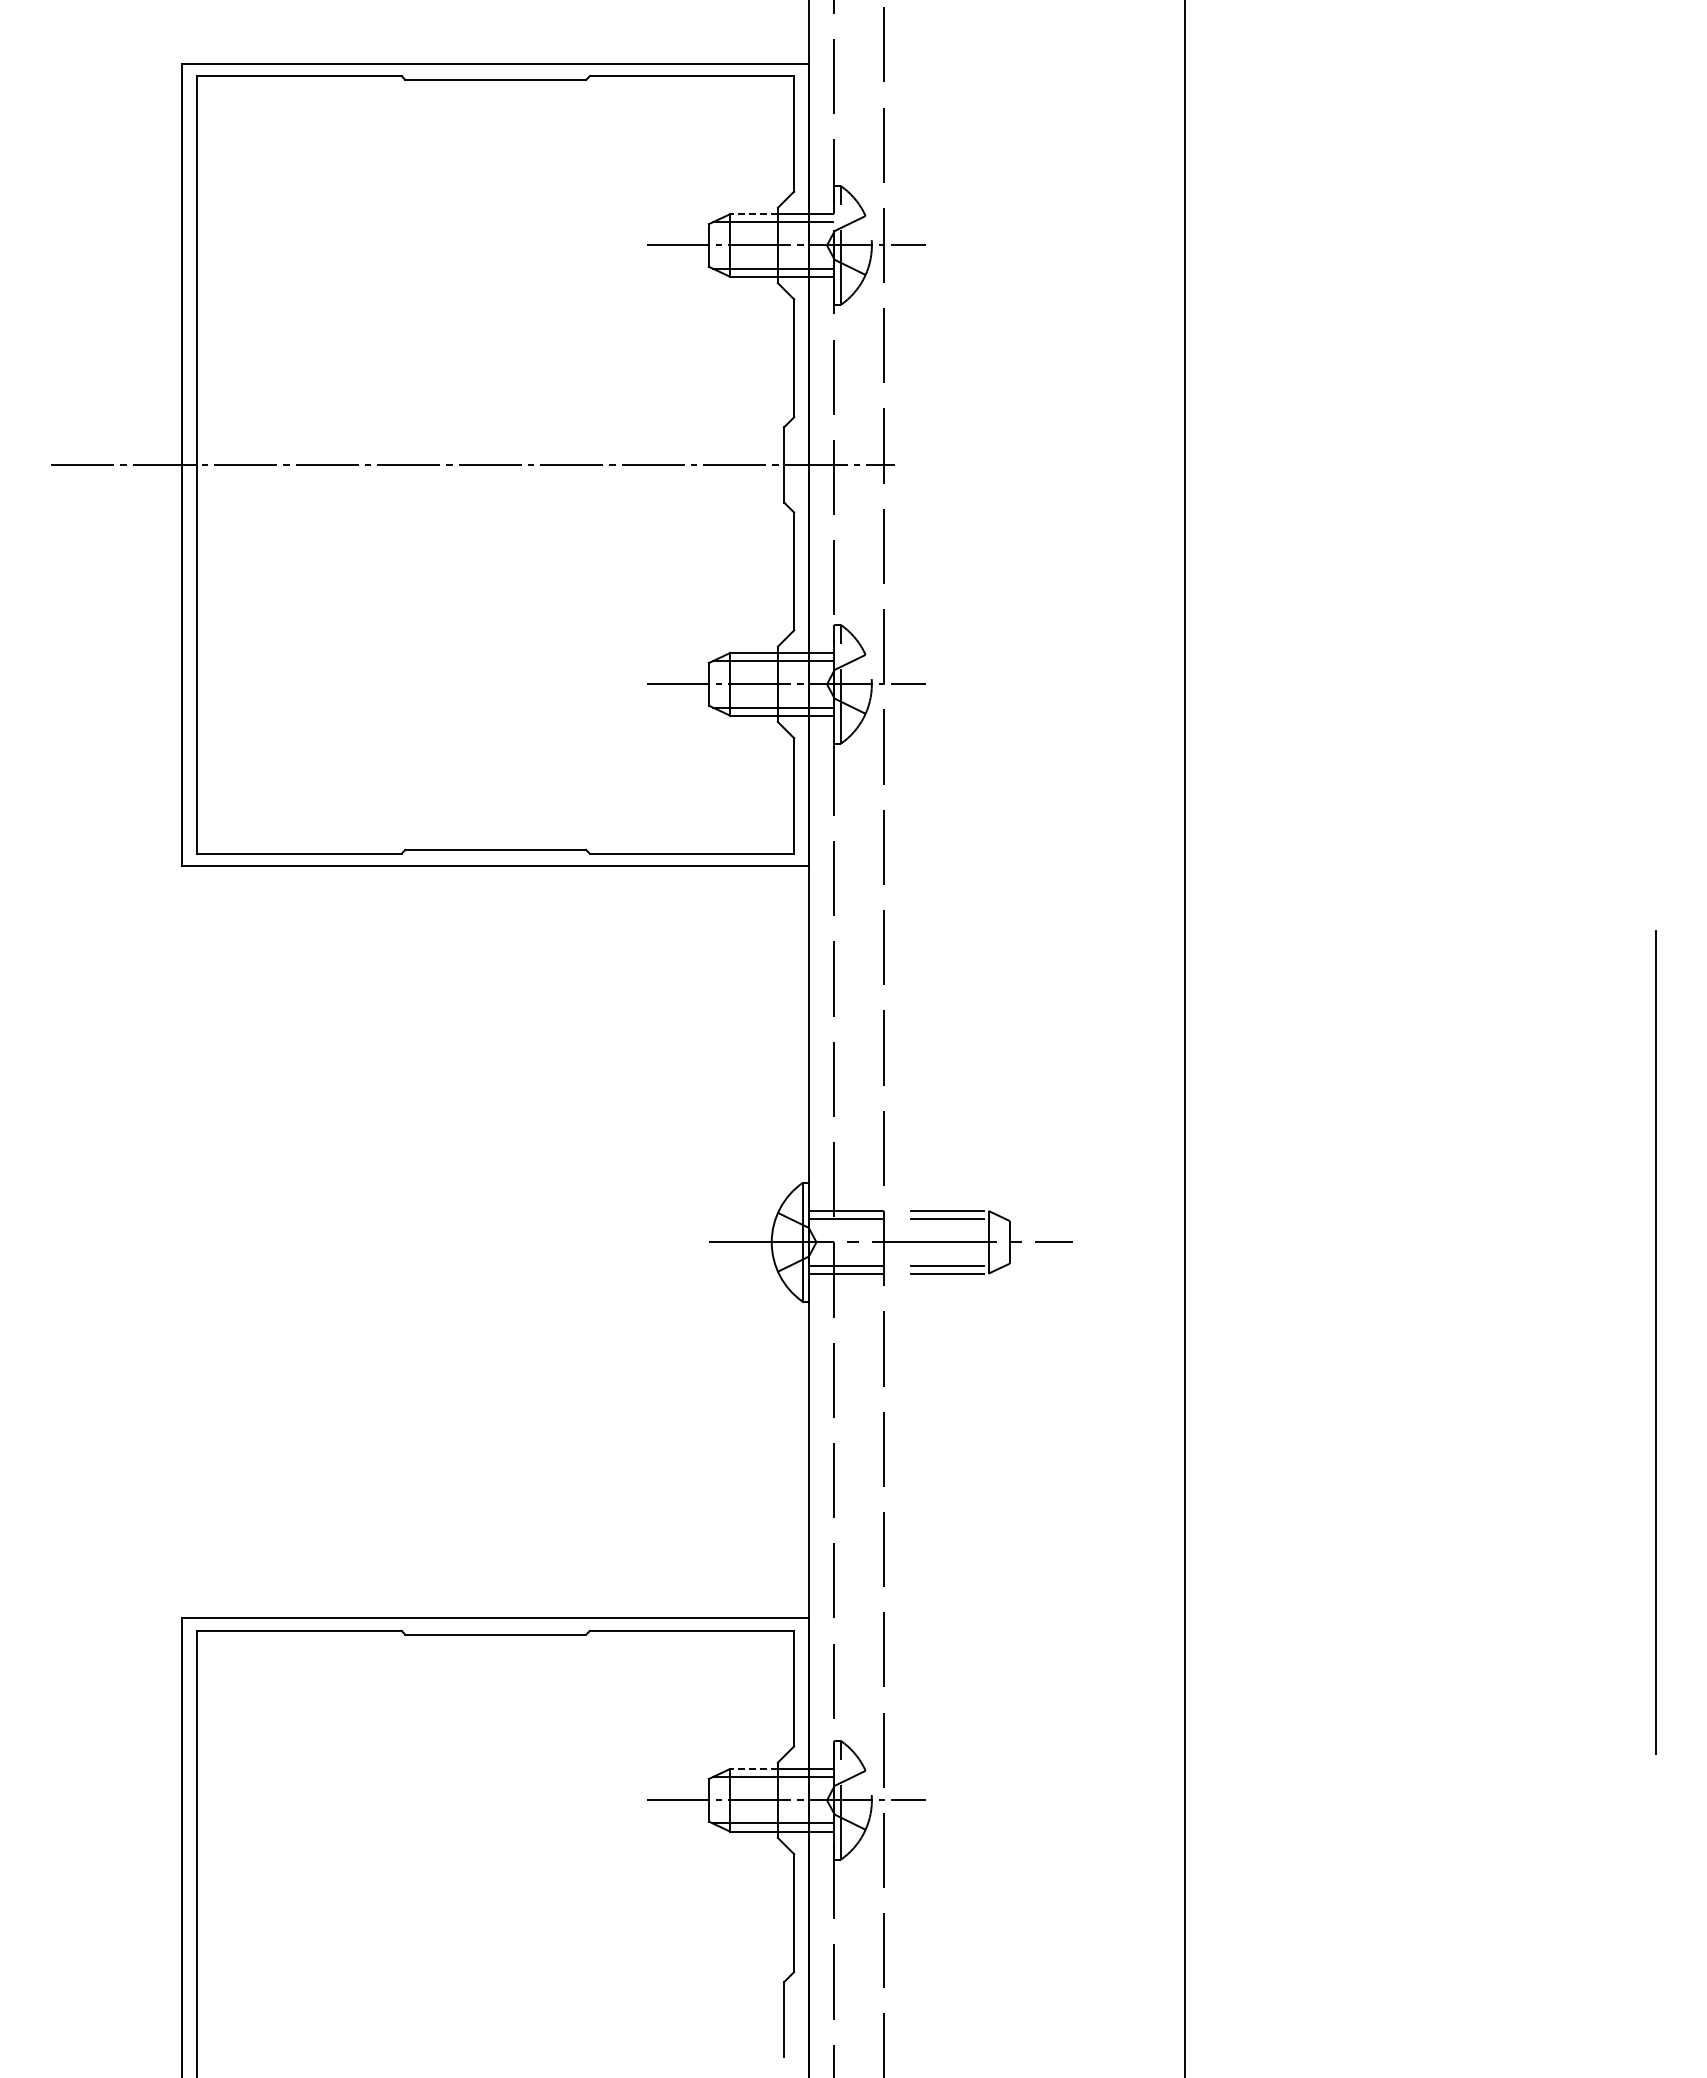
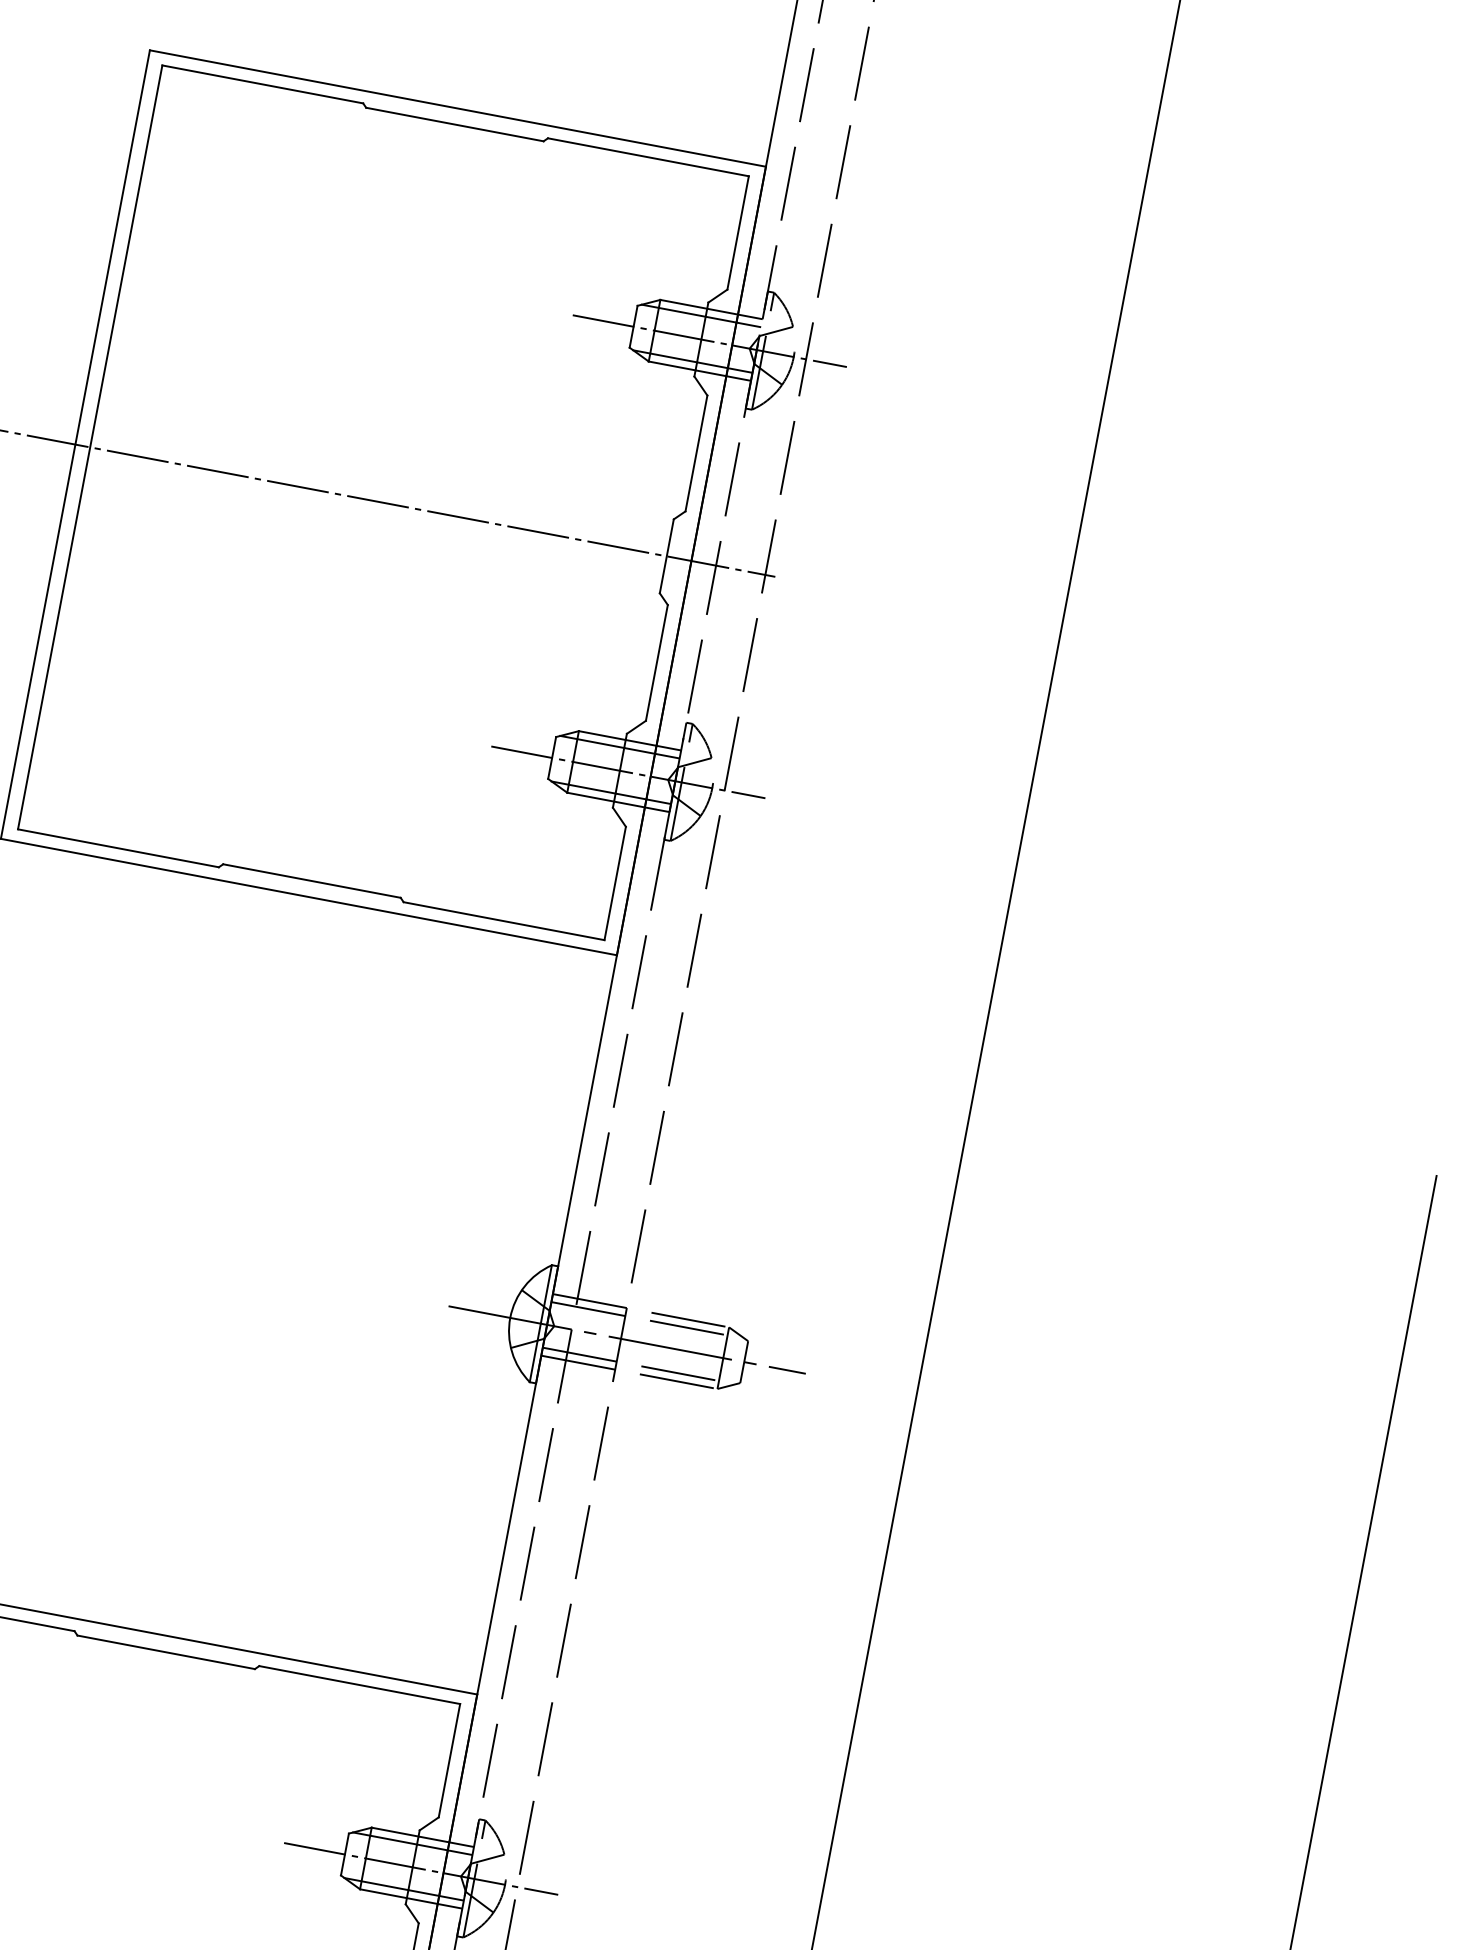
line: (754, 214) -> (684, 304), dashed -> solid
line: (754, 1768) -> (395, 1831), dashed -> solid

